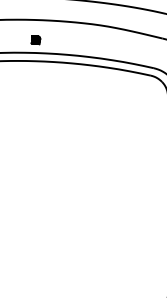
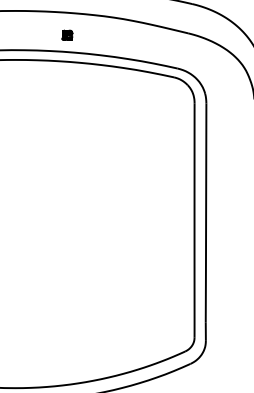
part: (35, 39) -> (67, 34), moved

